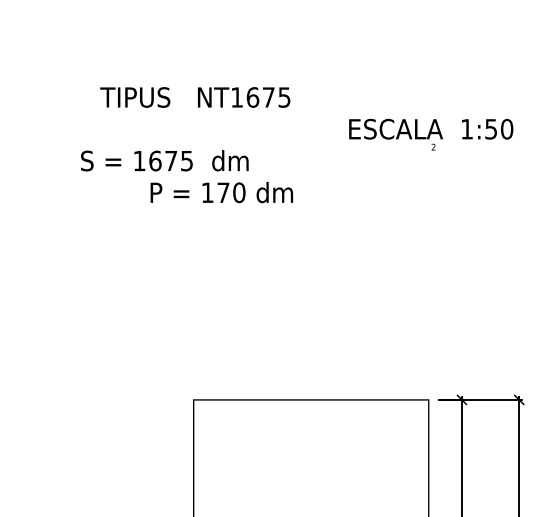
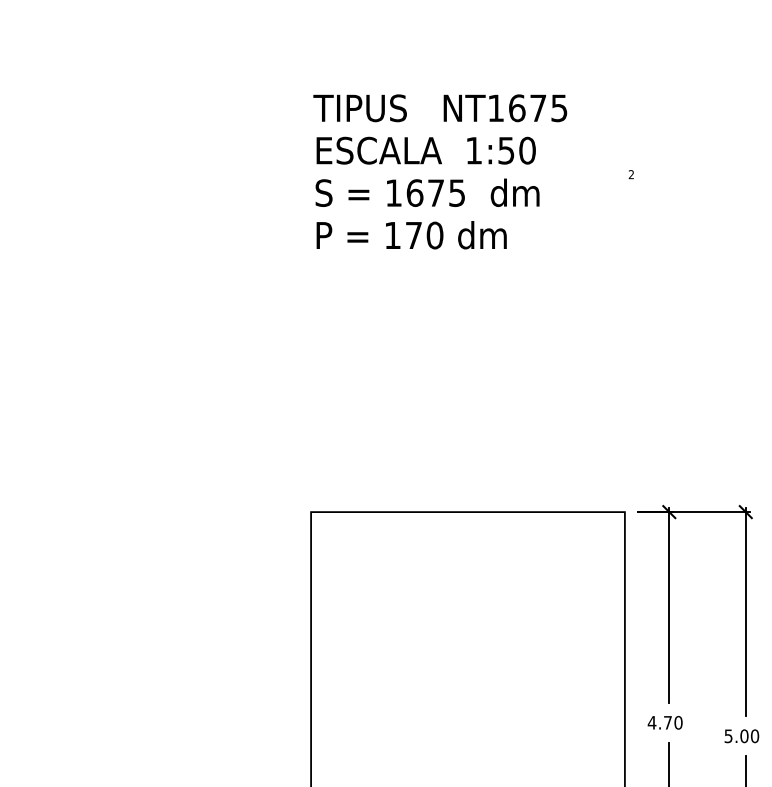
text: (195, 97) -> (440, 108), moved
text: (430, 129) -> (425, 150), moved
text: (164, 160) -> (427, 192), moved
text: (221, 192) -> (411, 235), moved

